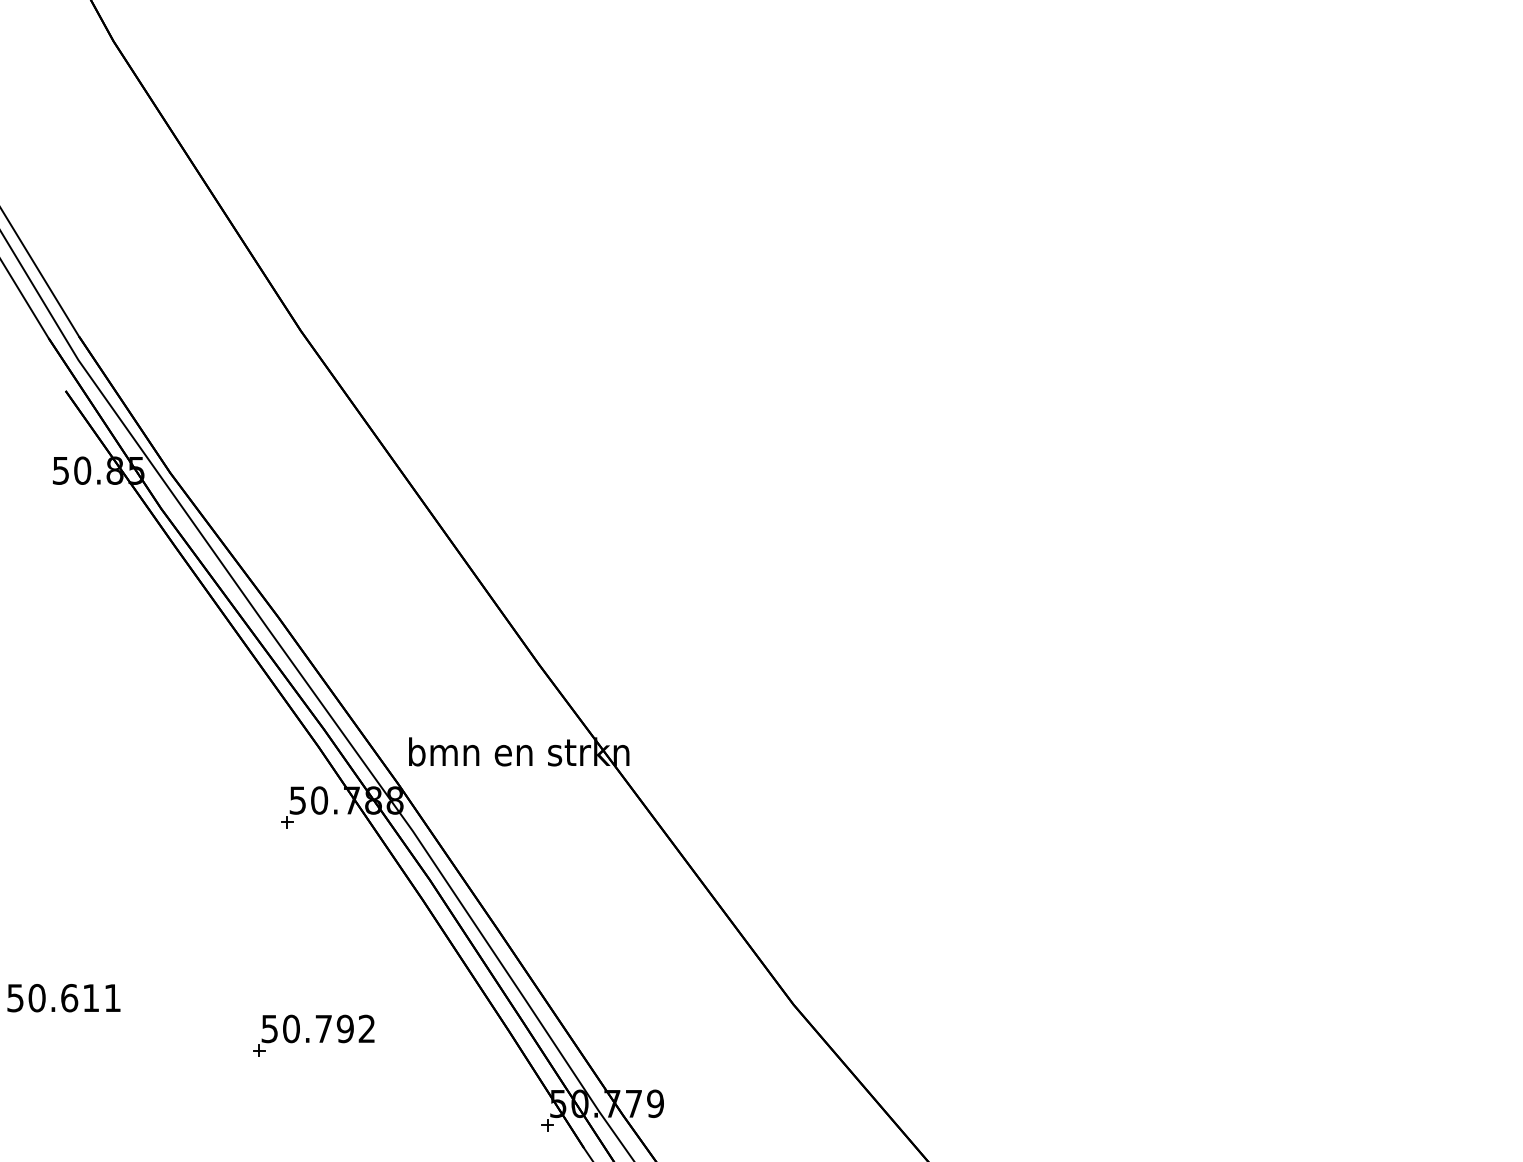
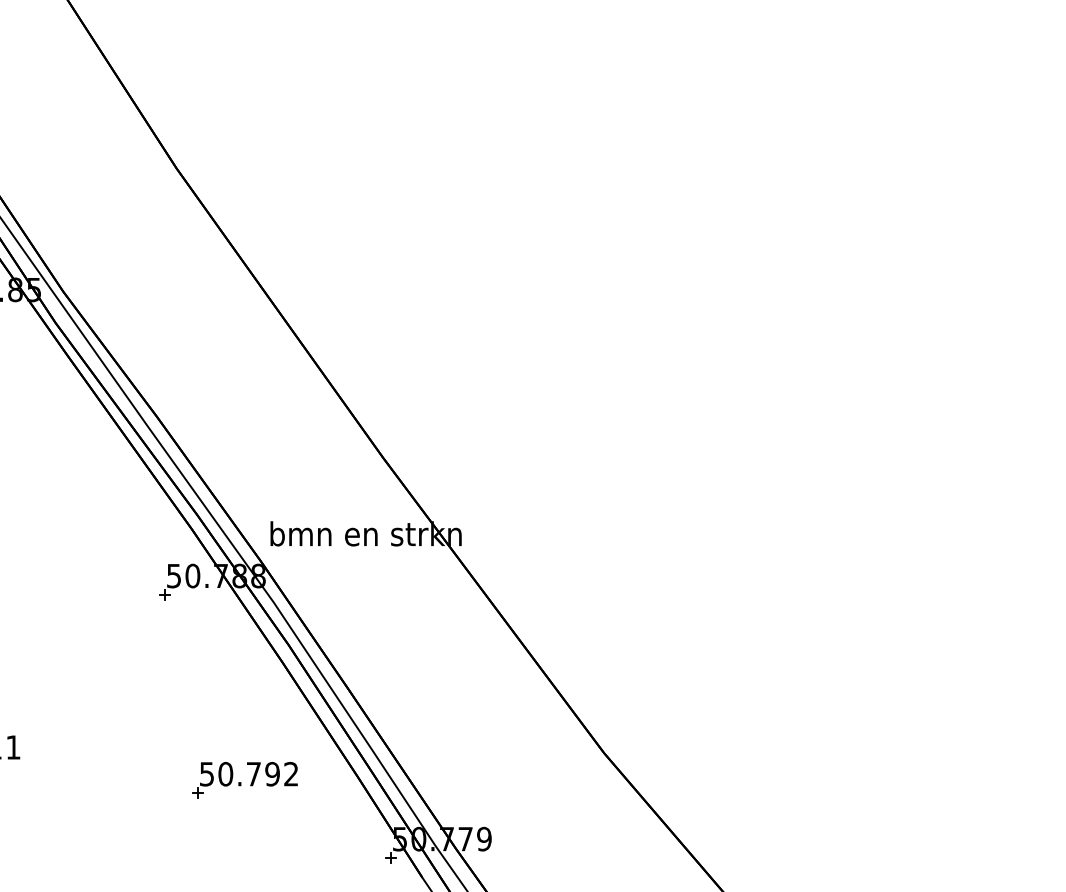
part: (313, 1035) -> (244, 779), moved

